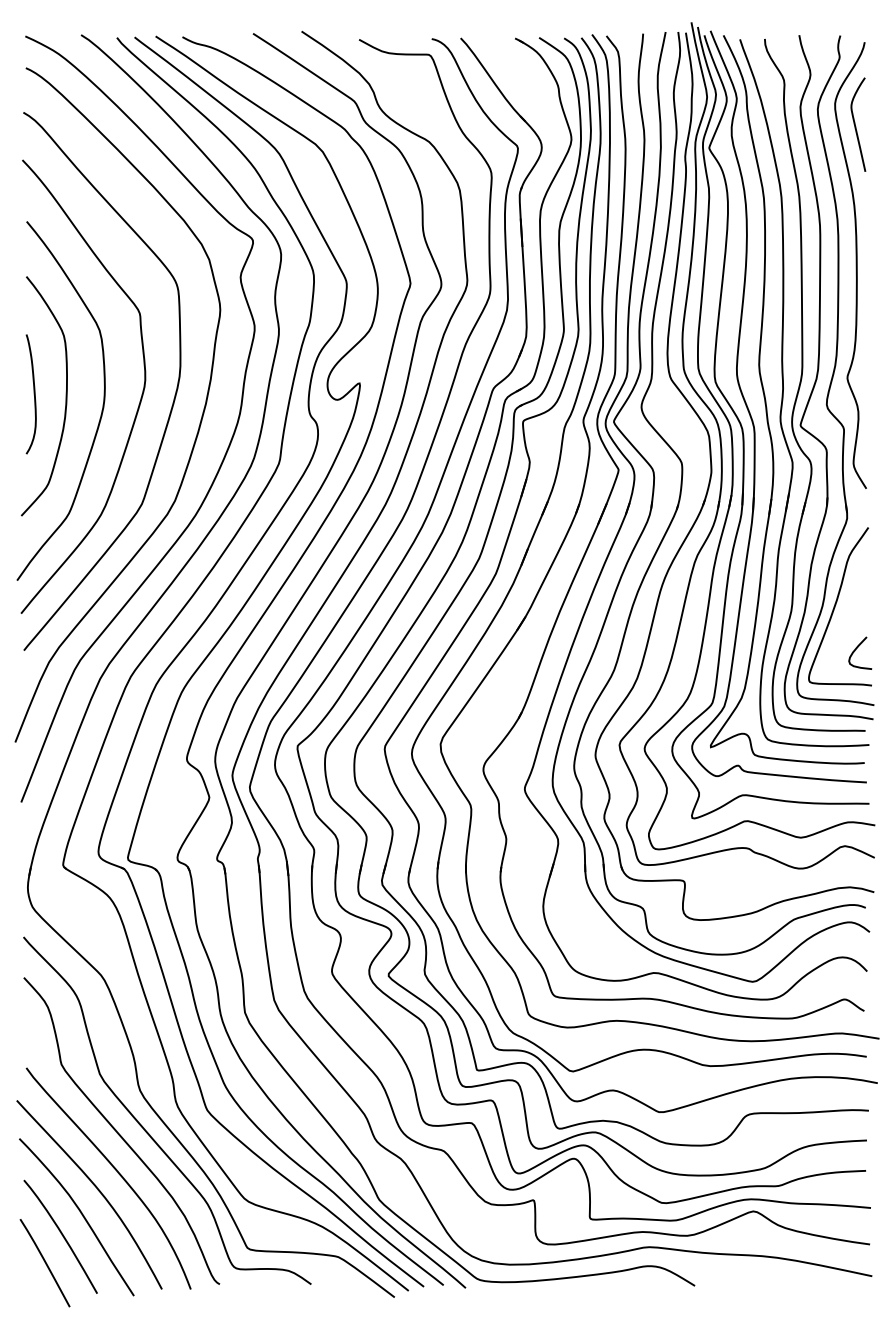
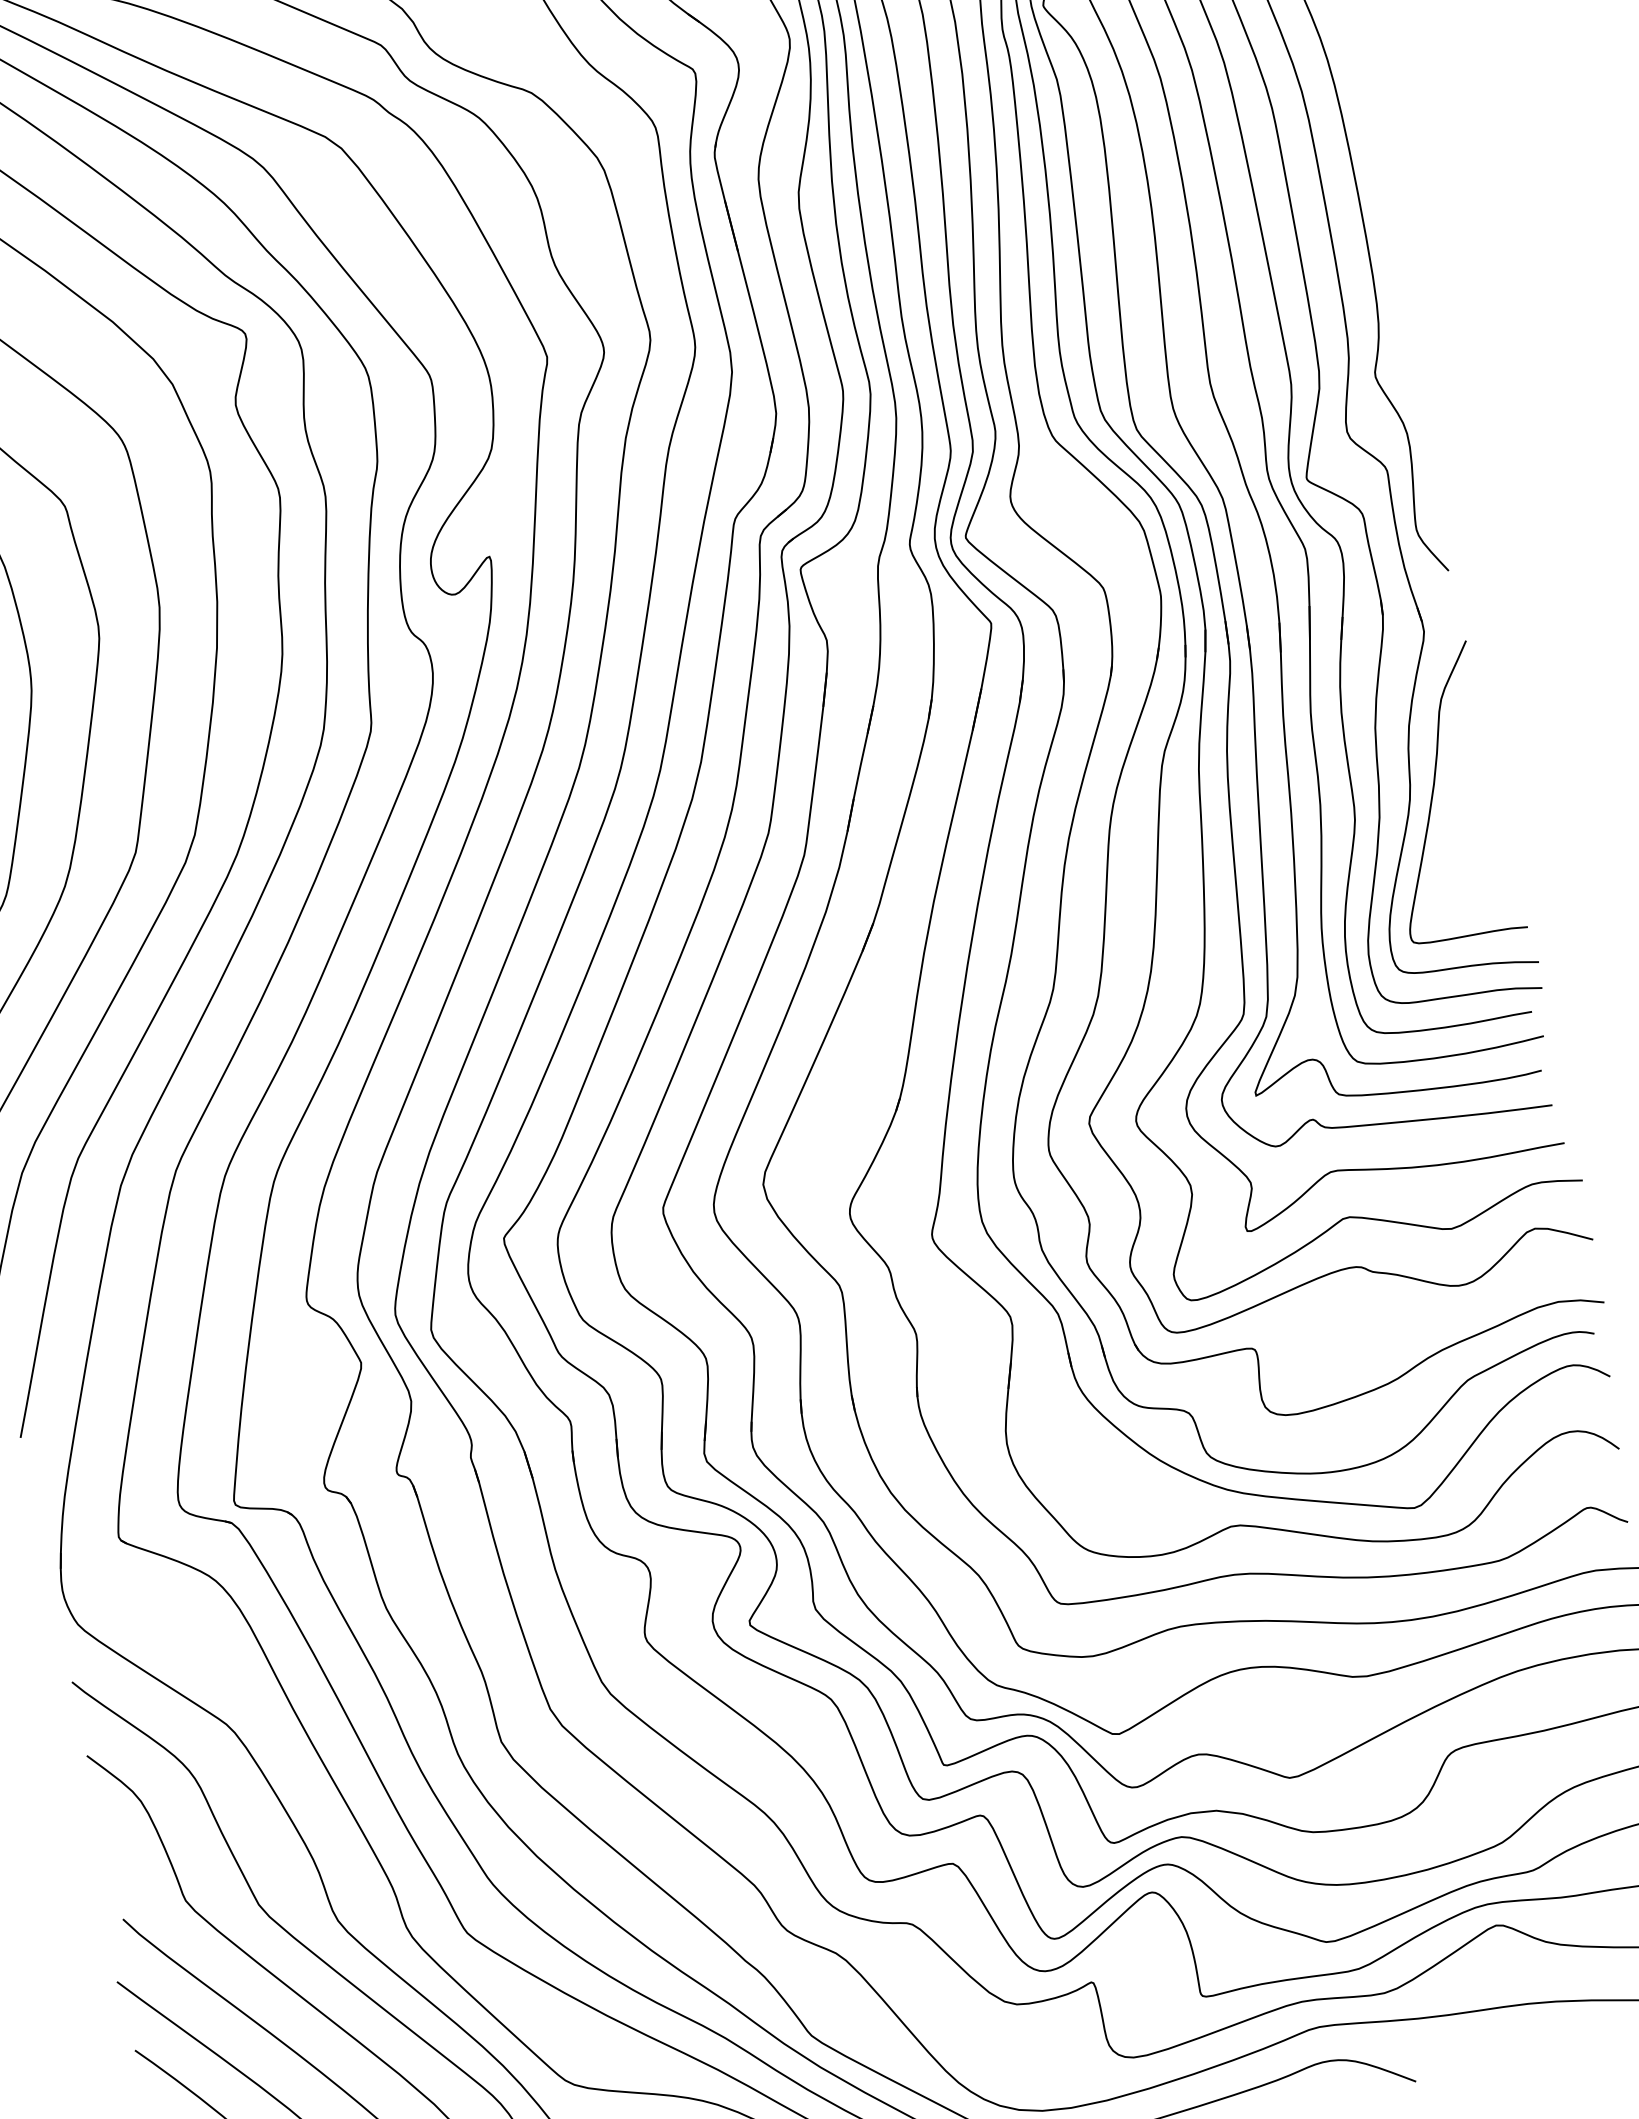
curve: (857, 648) -> (1488, 864), removed

